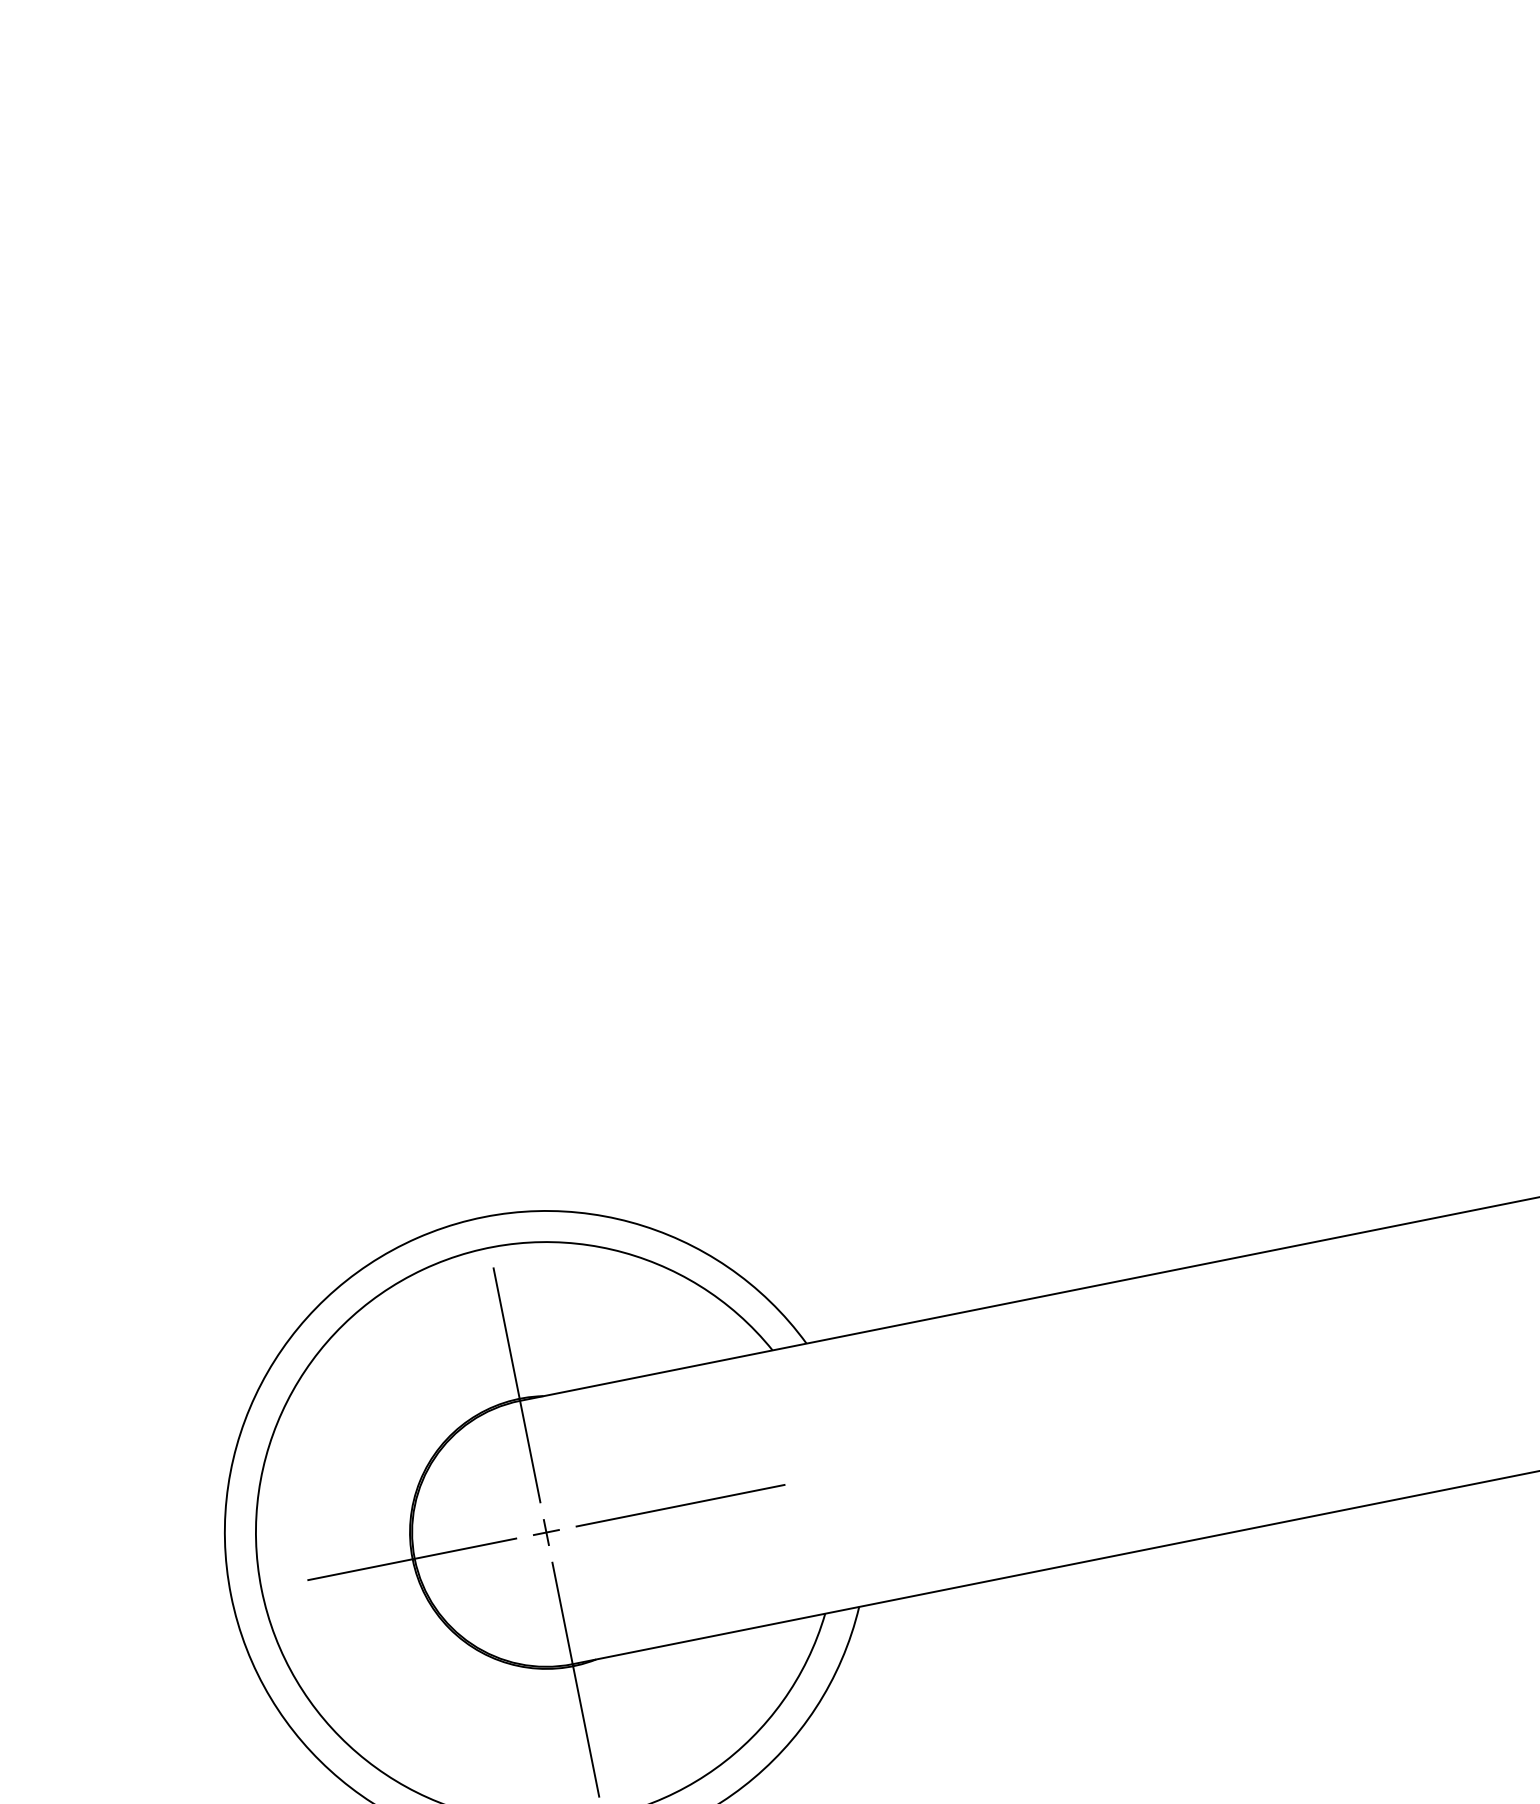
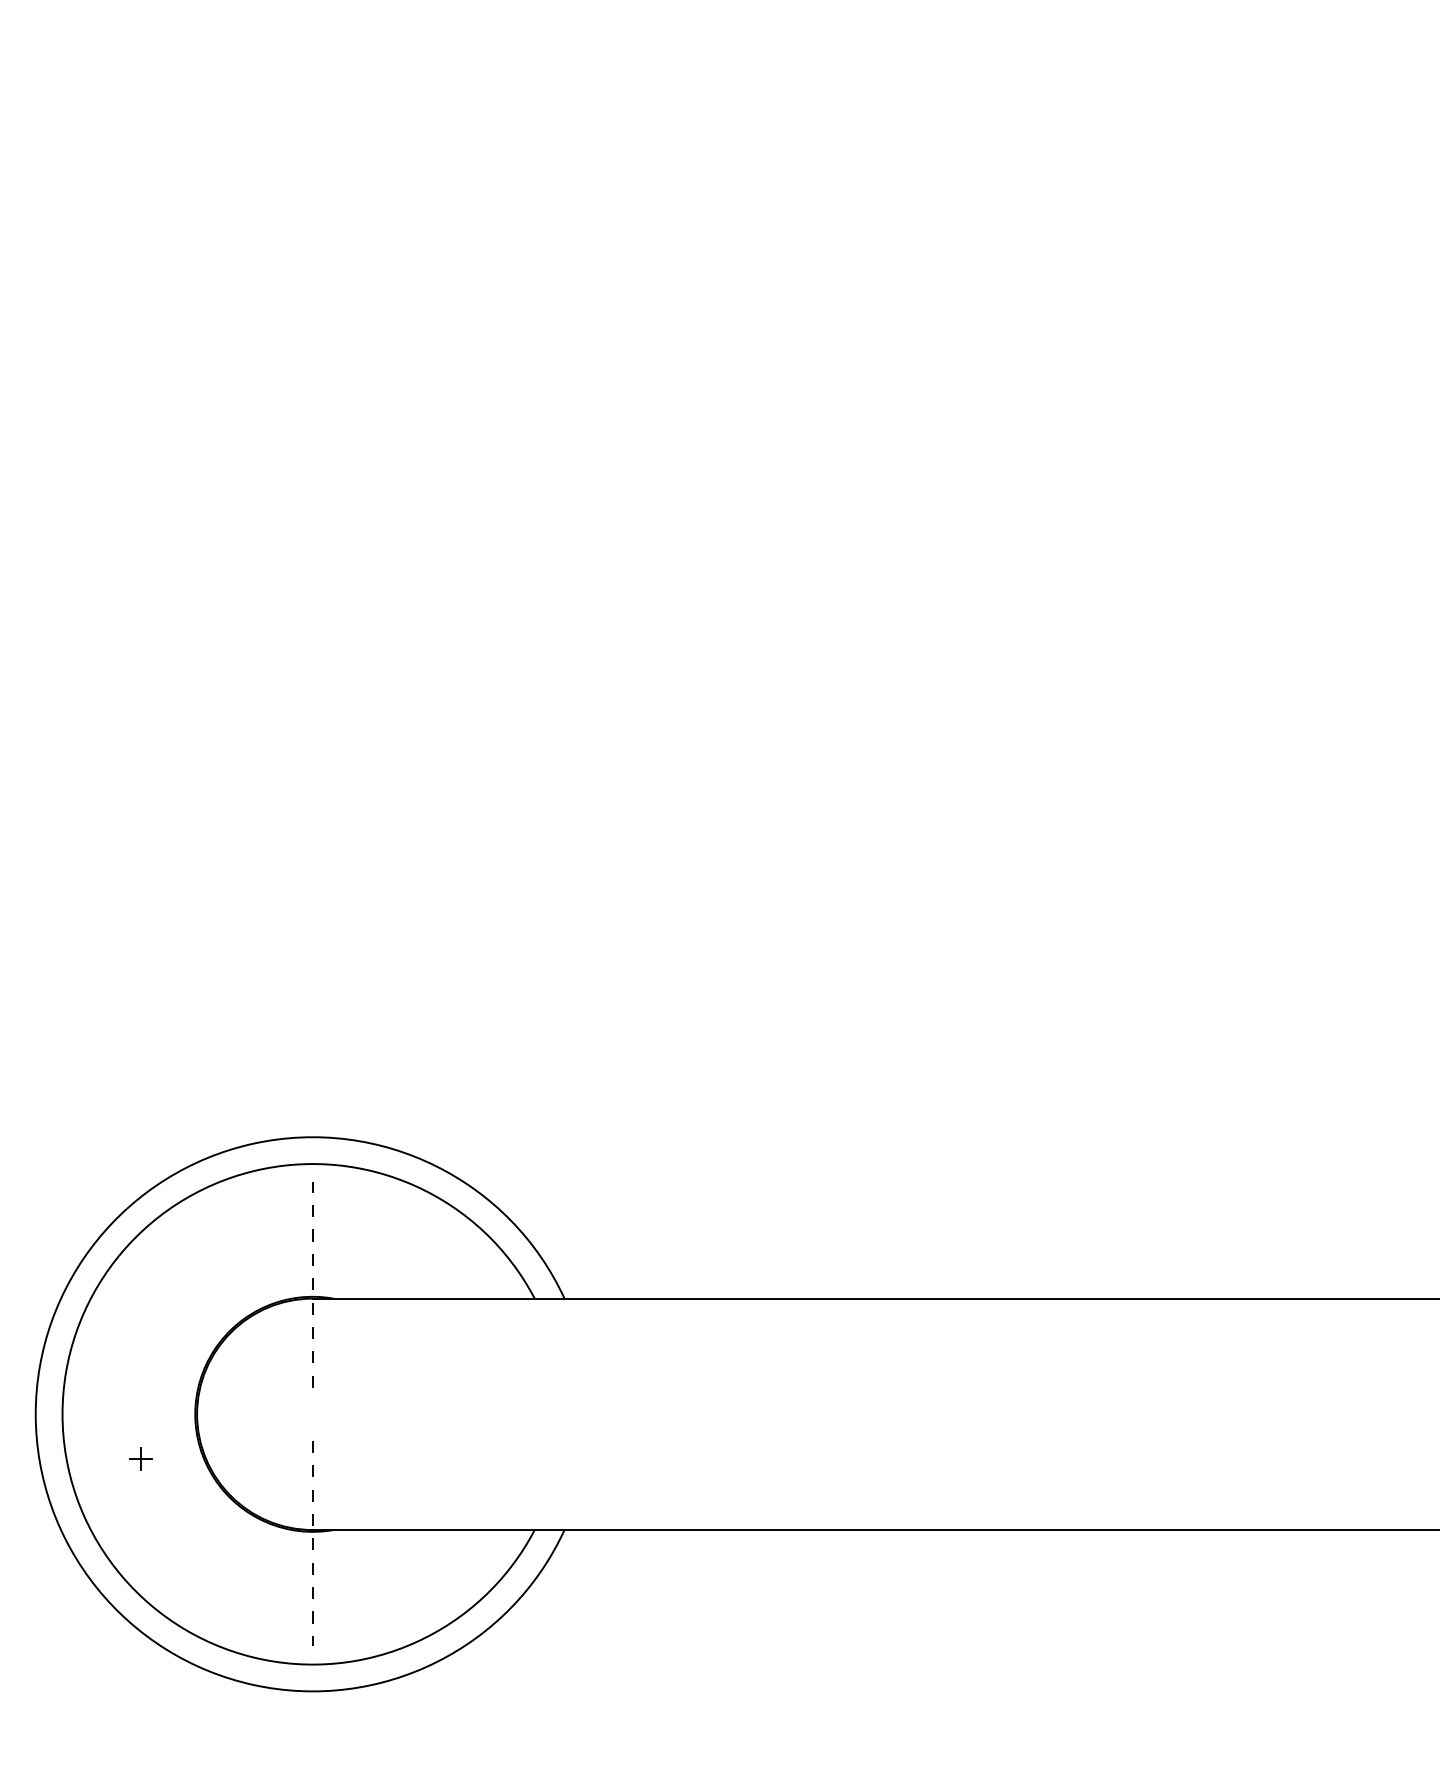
line: (516, 1384) -> (312, 1284), solid -> dashed
line: (680, 1504) -> (430, 1413), removed
part: (545, 1531) -> (140, 1458), moved
line: (411, 1559) -> (194, 1414), removed
line: (575, 1679) -> (312, 1543), solid -> dashed

